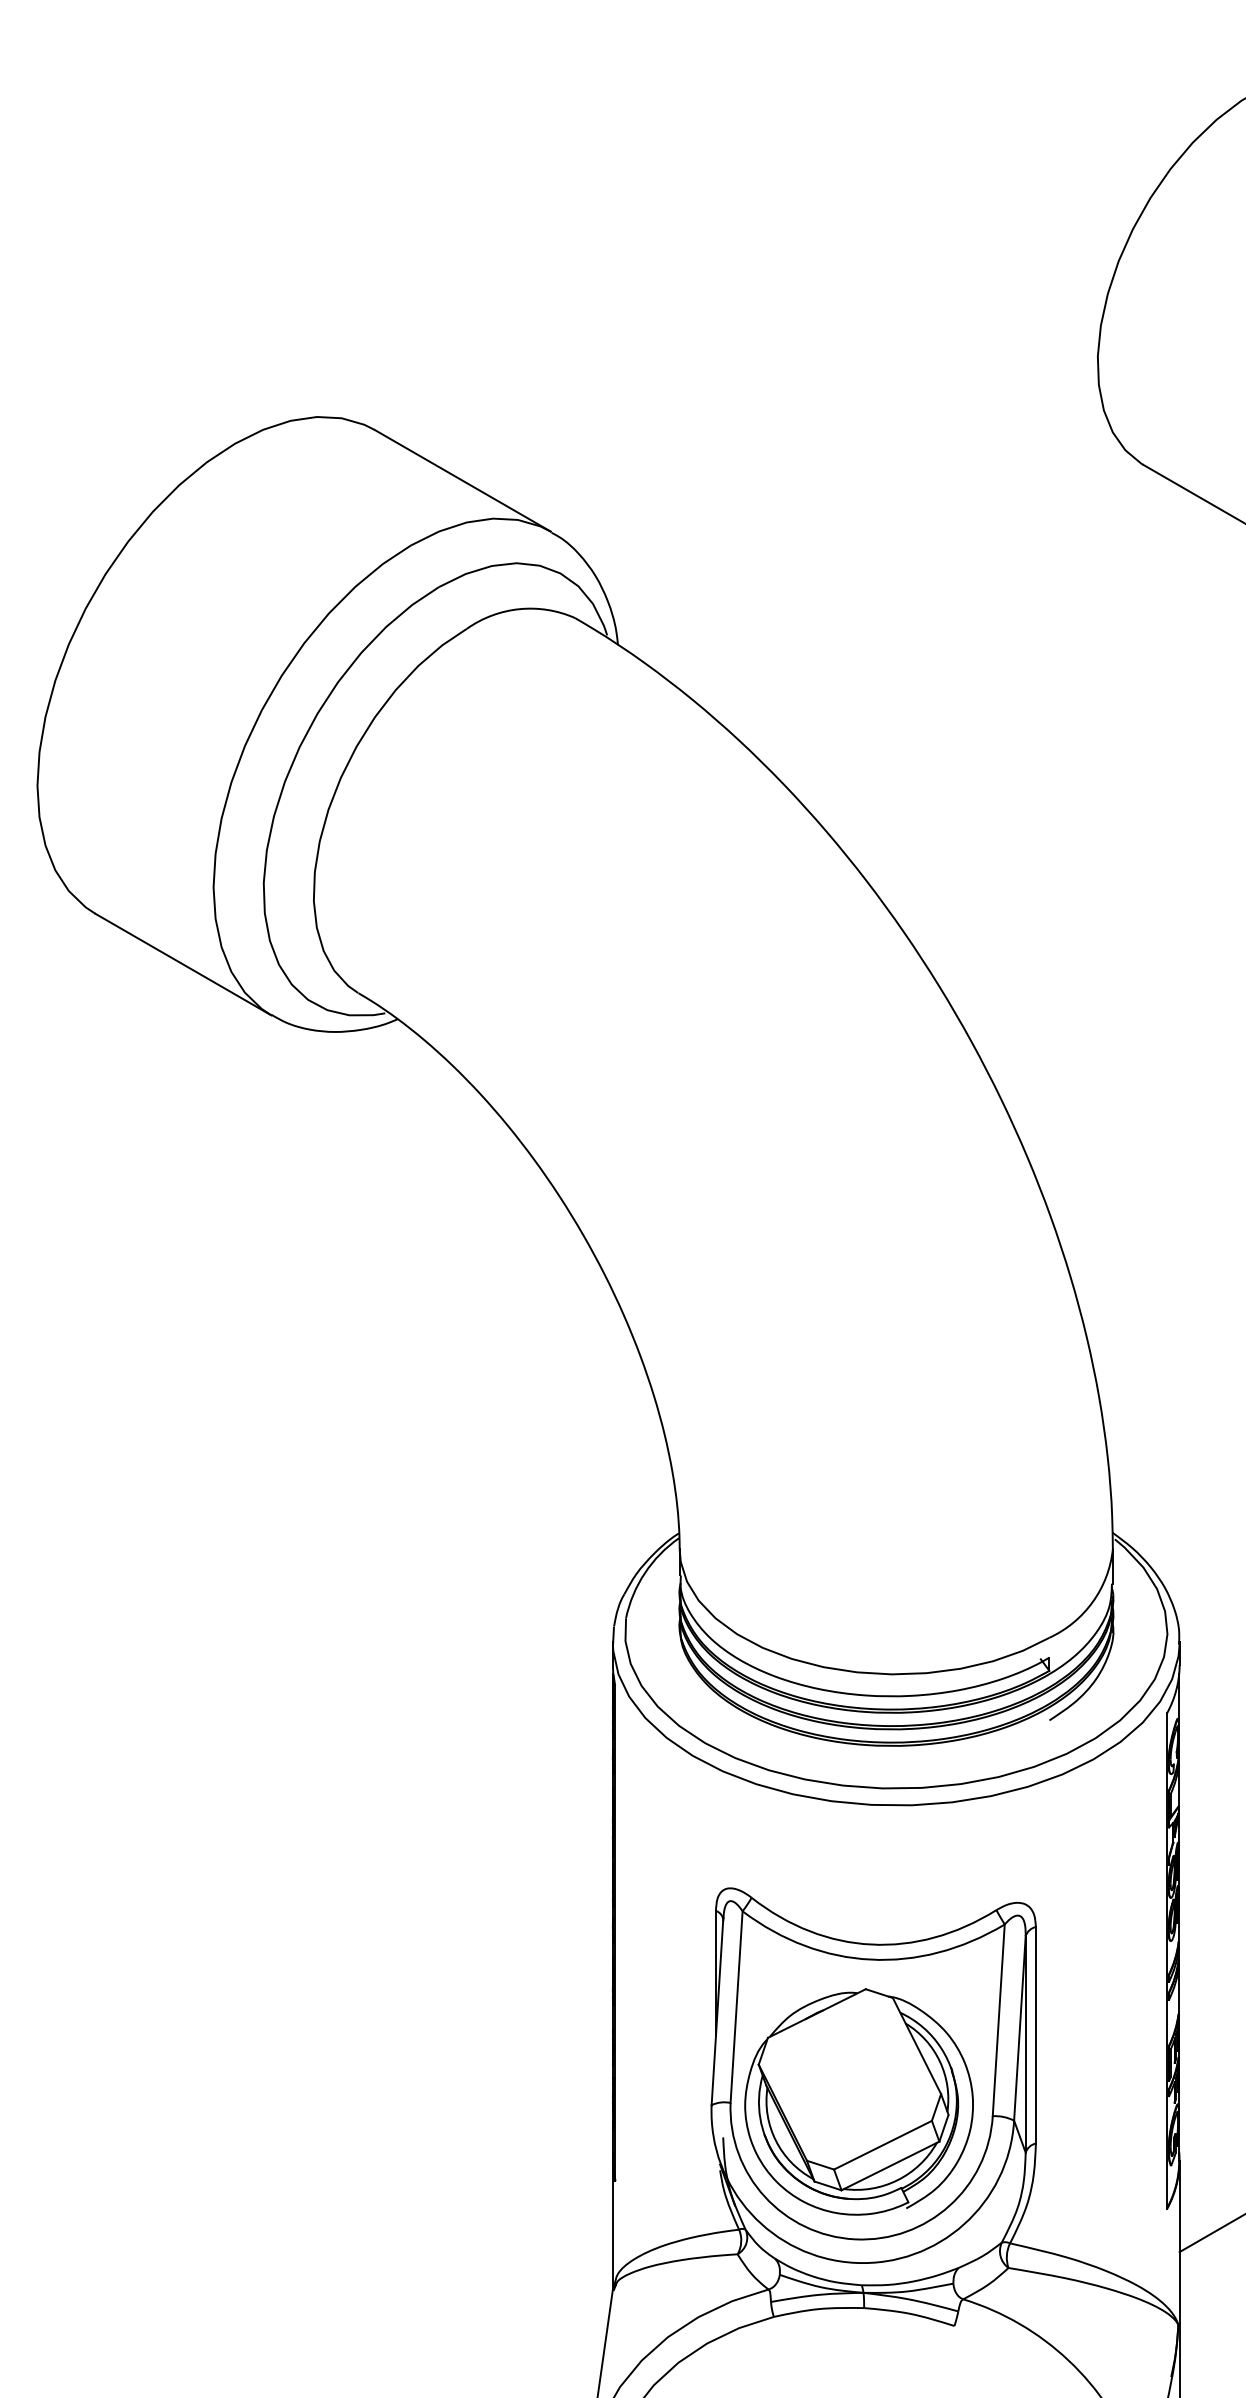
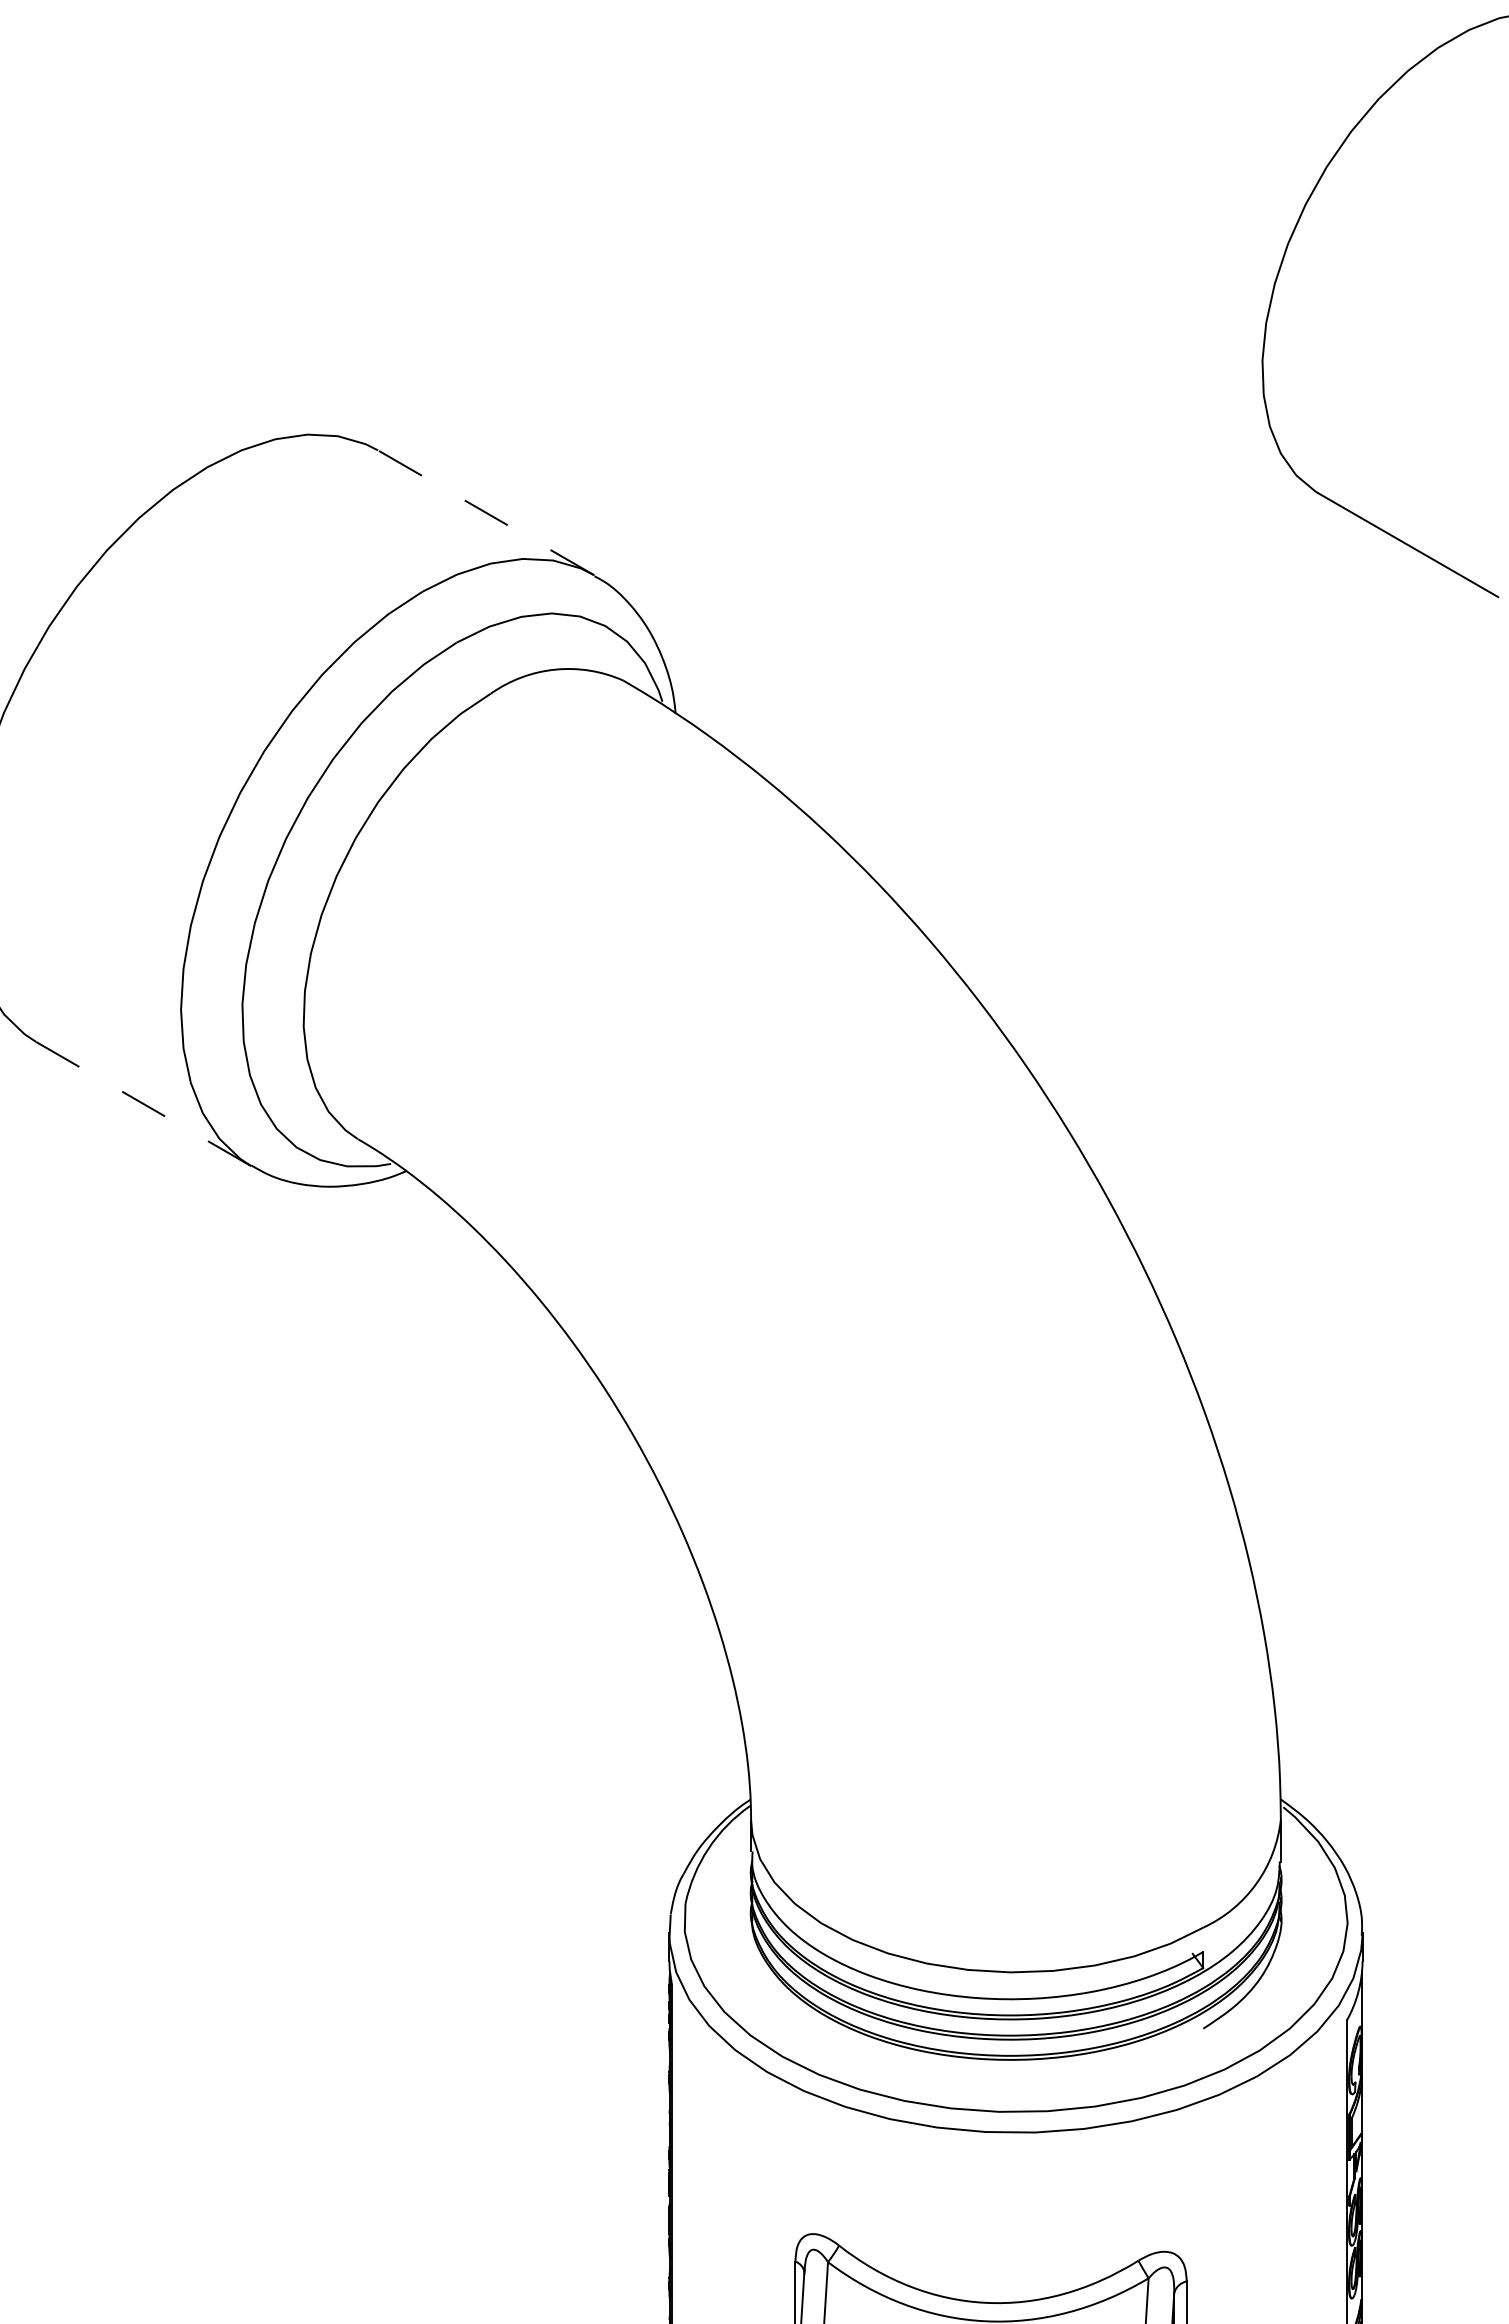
line: (462, 480) -> (485, 512), solid -> dashed
line: (183, 964) -> (144, 1104), solid -> dashed

